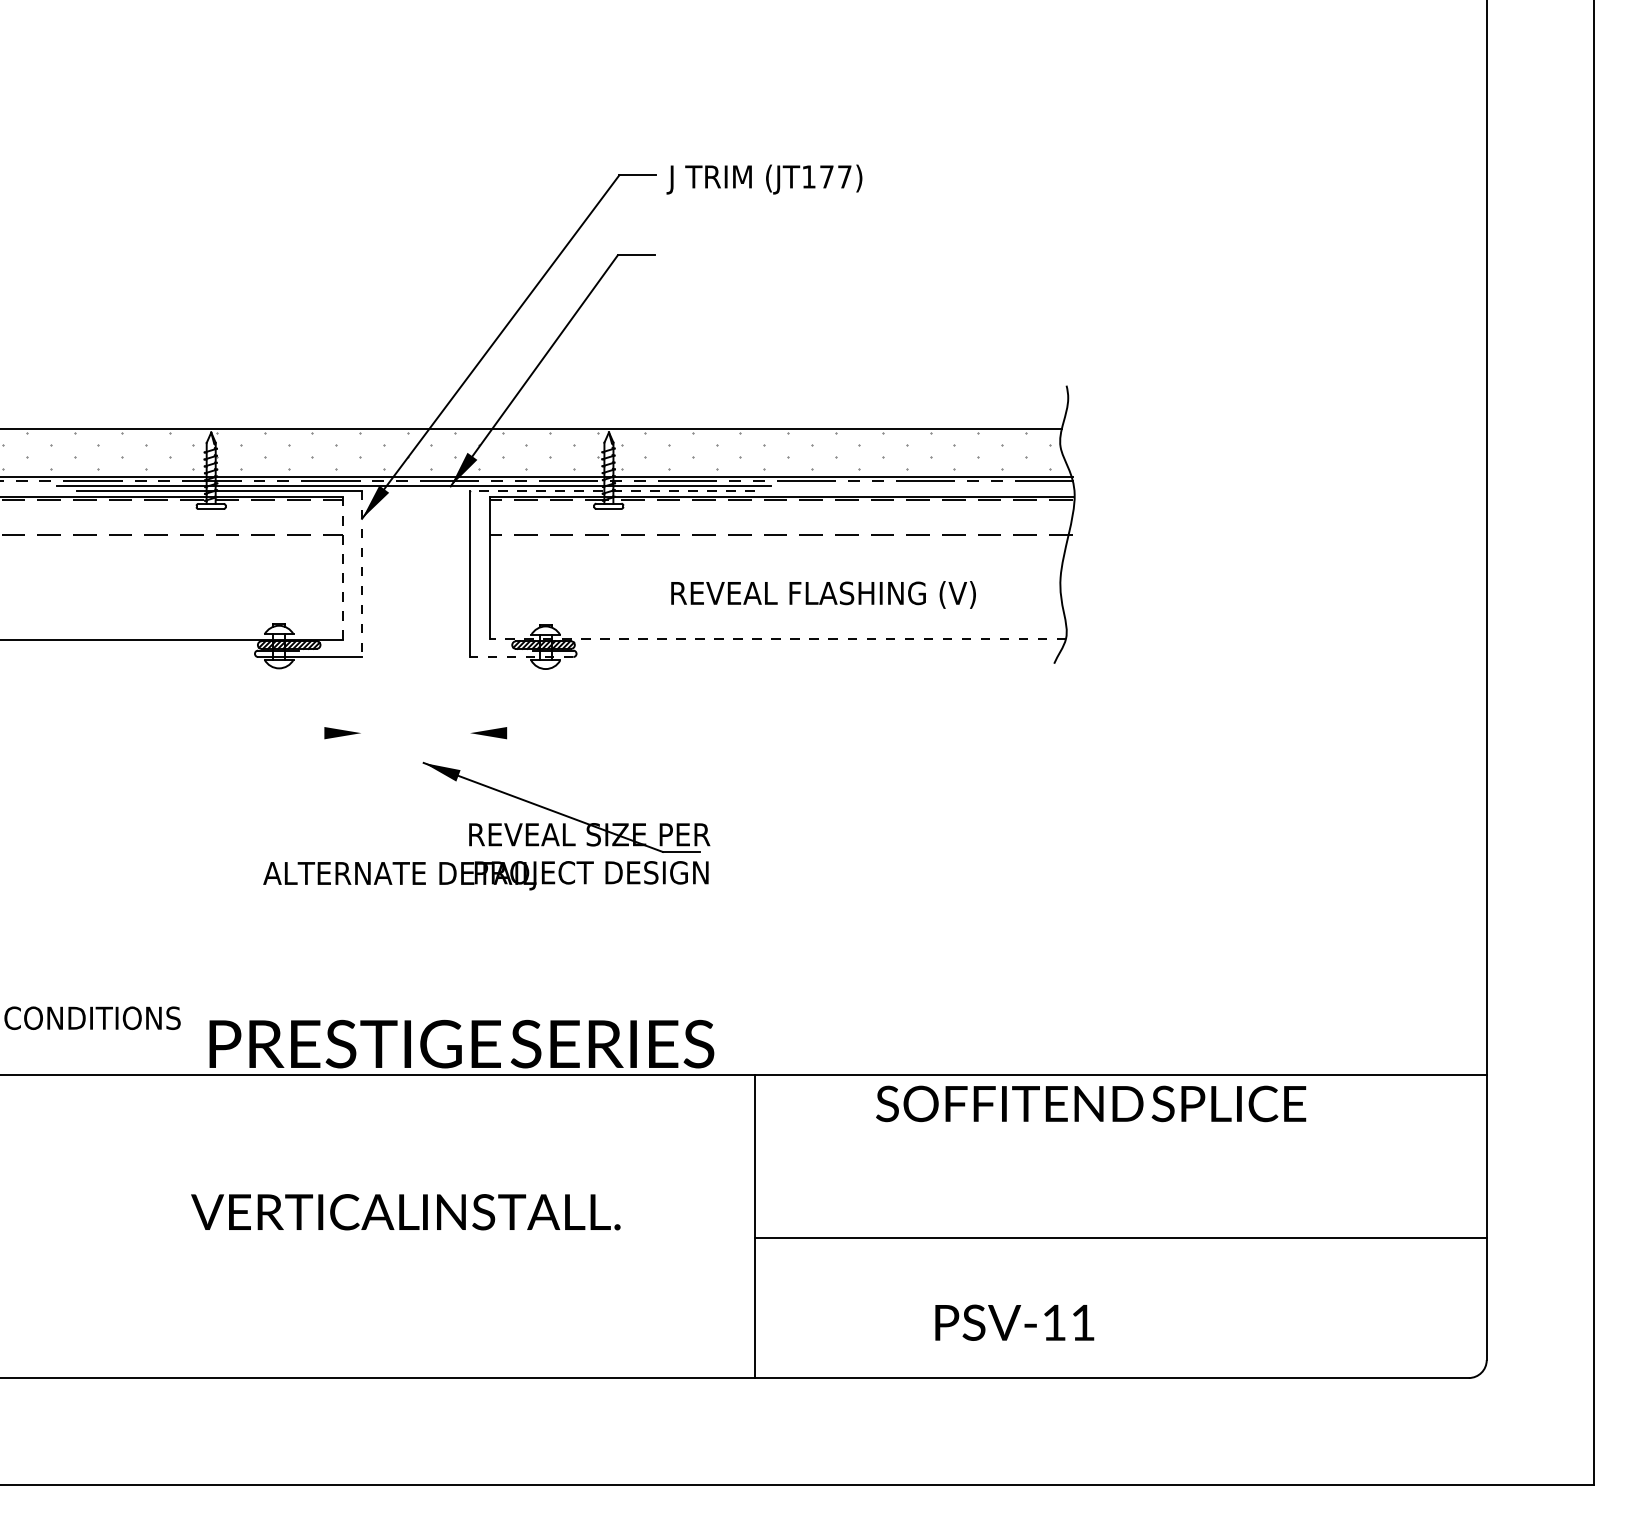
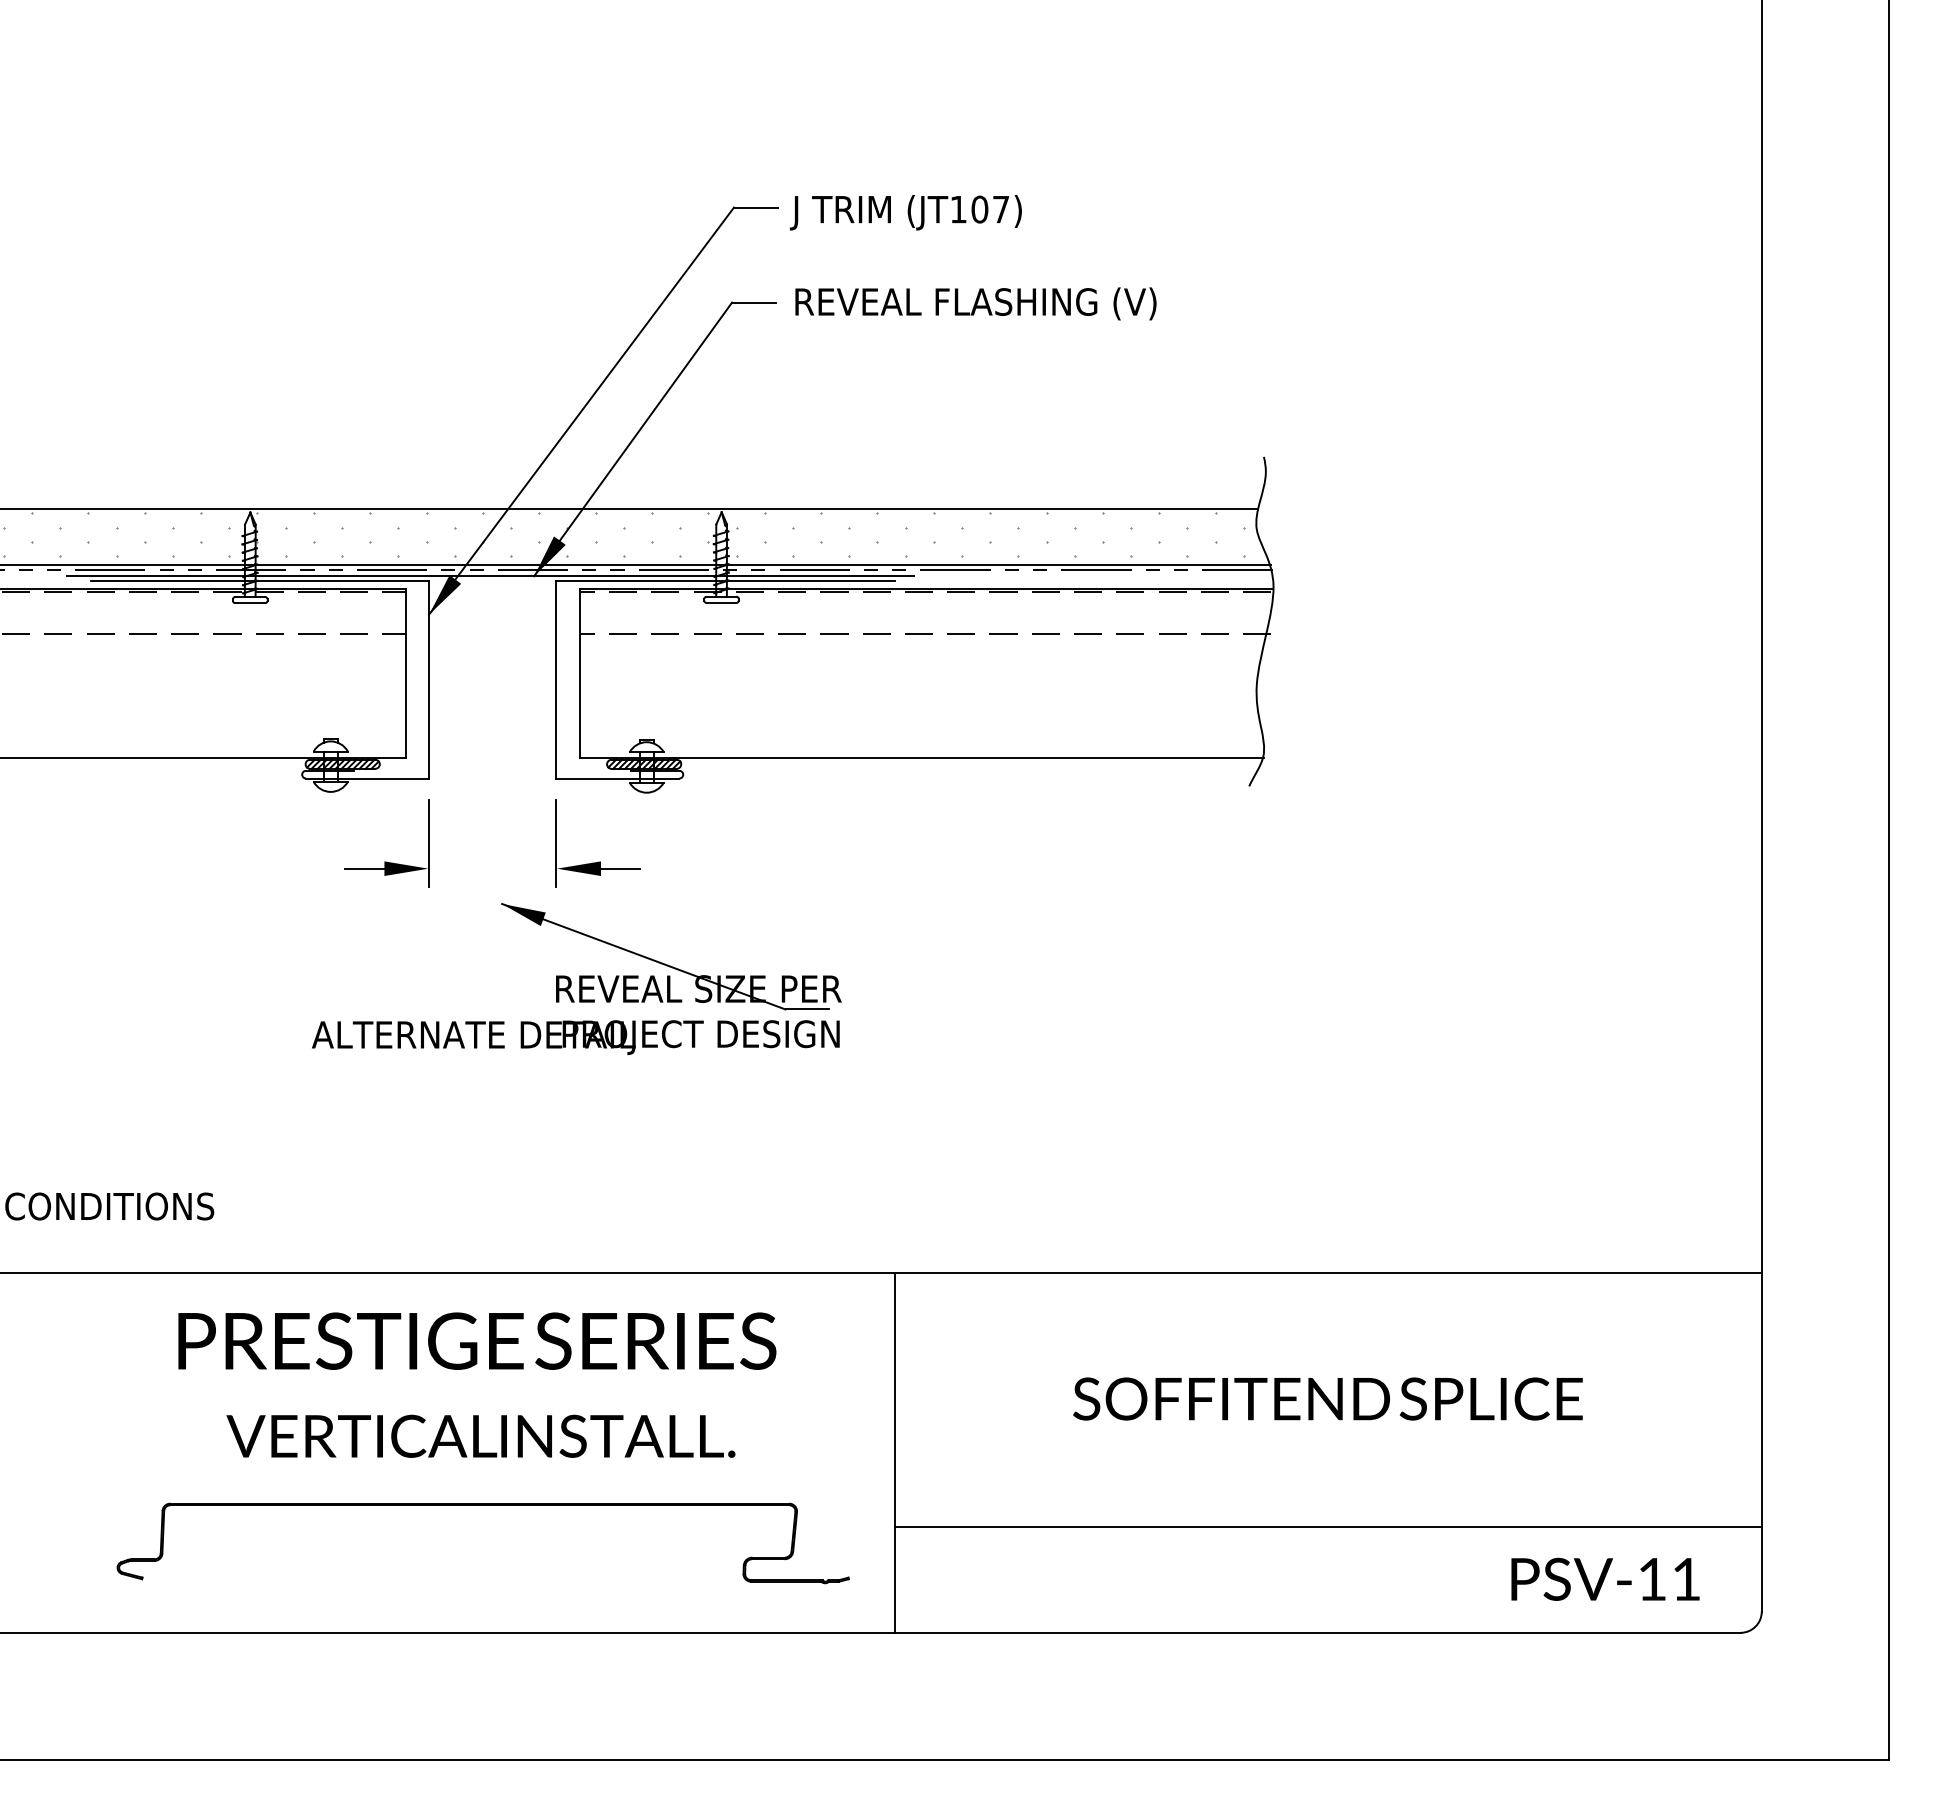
text: (826, 176) -> (979, 209), (JT177) -> (JT107)
line: (612, 490) -> (725, 581), dashed -> solid
line: (343, 568) -> (406, 673), dashed -> solid
line: (362, 573) -> (429, 679), dashed -> solid
text: (823, 594) -> (975, 303), moved
line: (777, 639) -> (921, 757), dashed -> solid
line: (521, 657) -> (617, 778), dashed -> solid
line: (362, 711) -> (429, 842), added
line: (469, 711) -> (556, 842), added
line: (307, 733) -> (364, 868), added
line: (523, 733) -> (620, 868), added
text: (461, 1043) -> (477, 1340), moved
text: (1090, 1103) -> (1327, 1398), moved
line: (1121, 1238) -> (1328, 1527), moved
part: (407, 1270) -> (482, 1505), added
text: (1014, 1322) -> (1605, 1578), moved

